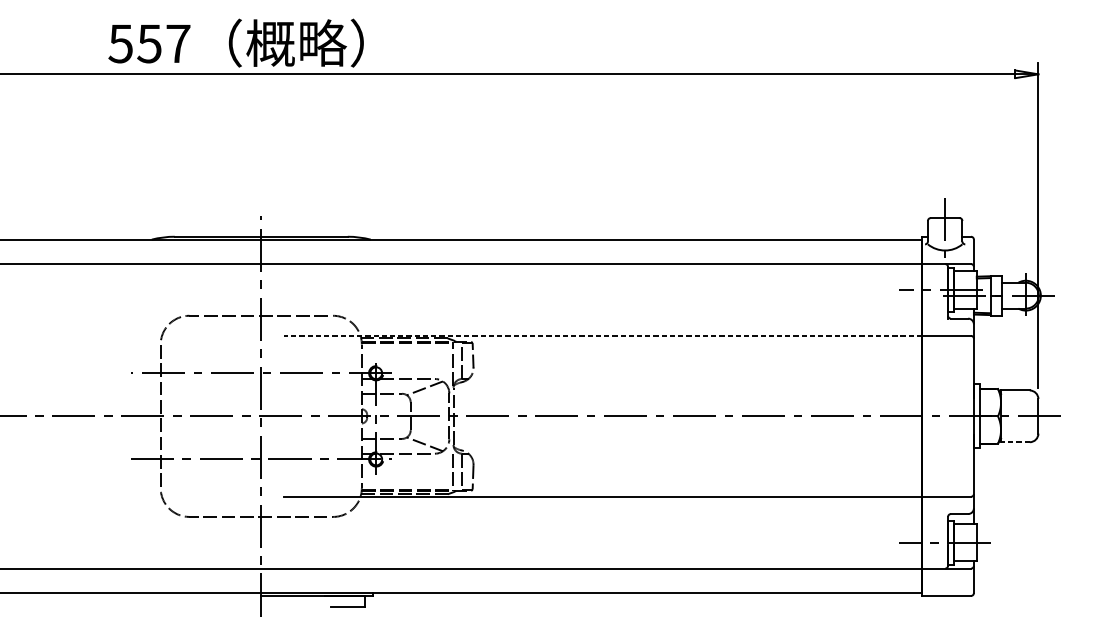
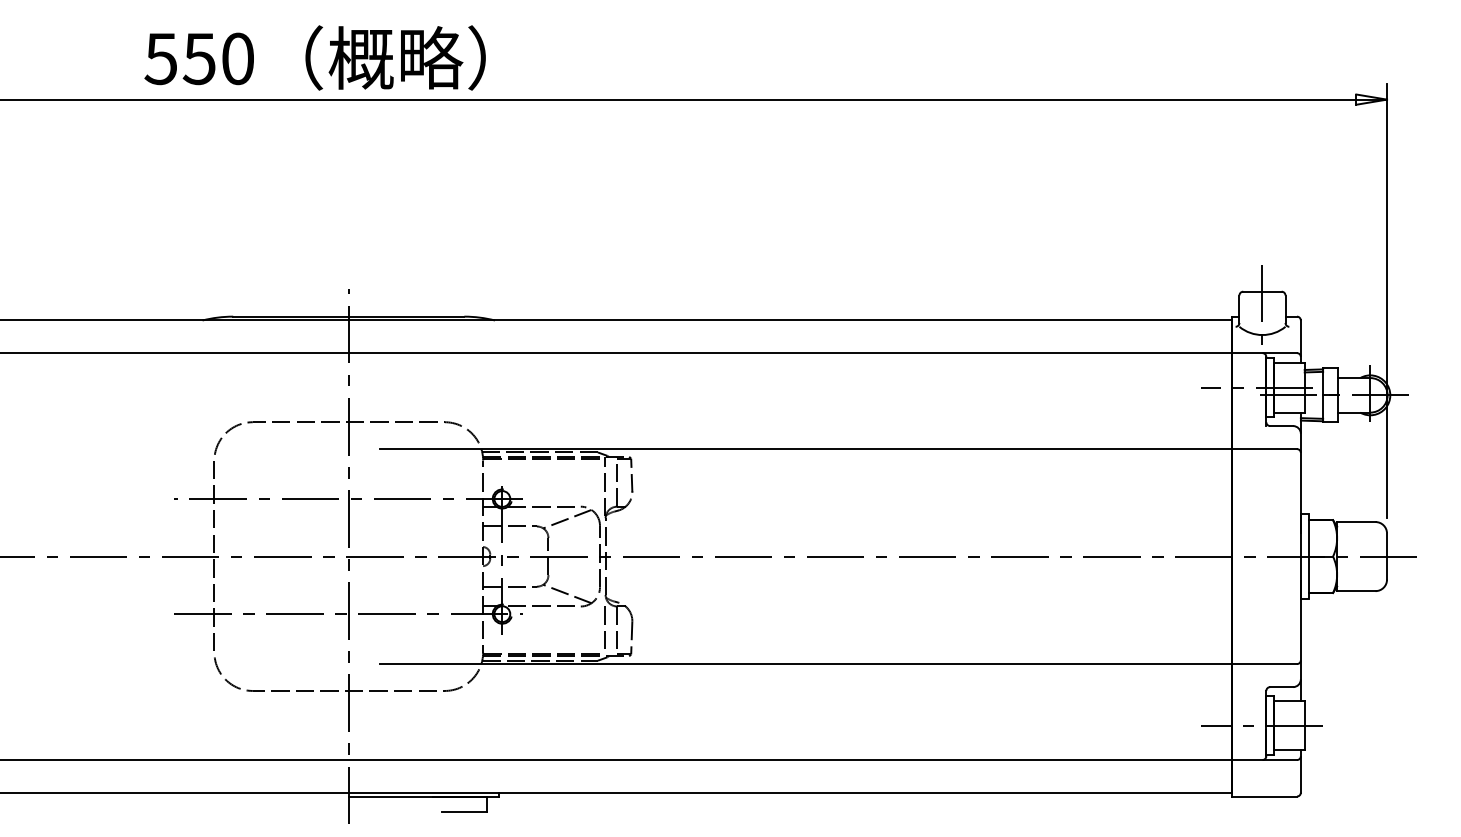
text: (178, 43) -> (238, 58), 557 -> 550
line: (603, 336) -> (805, 449), dashed -> solid
line: (1014, 442) -> (1355, 591), dashed -> solid

